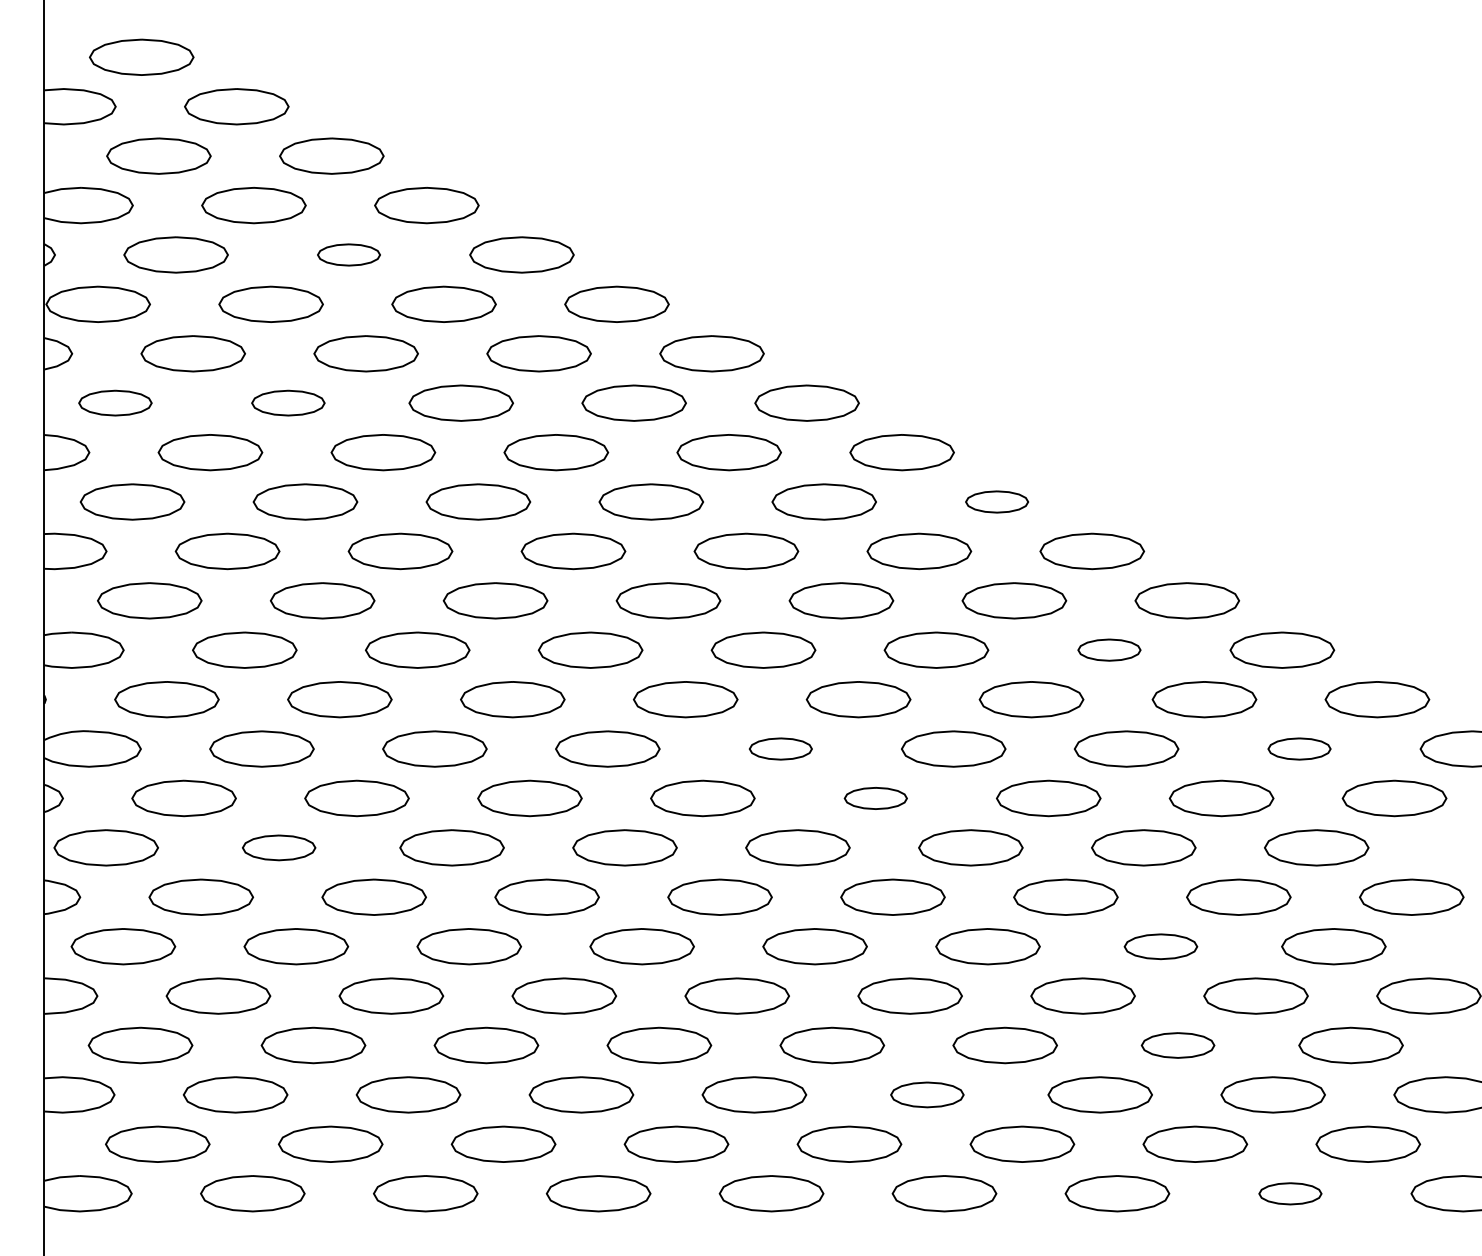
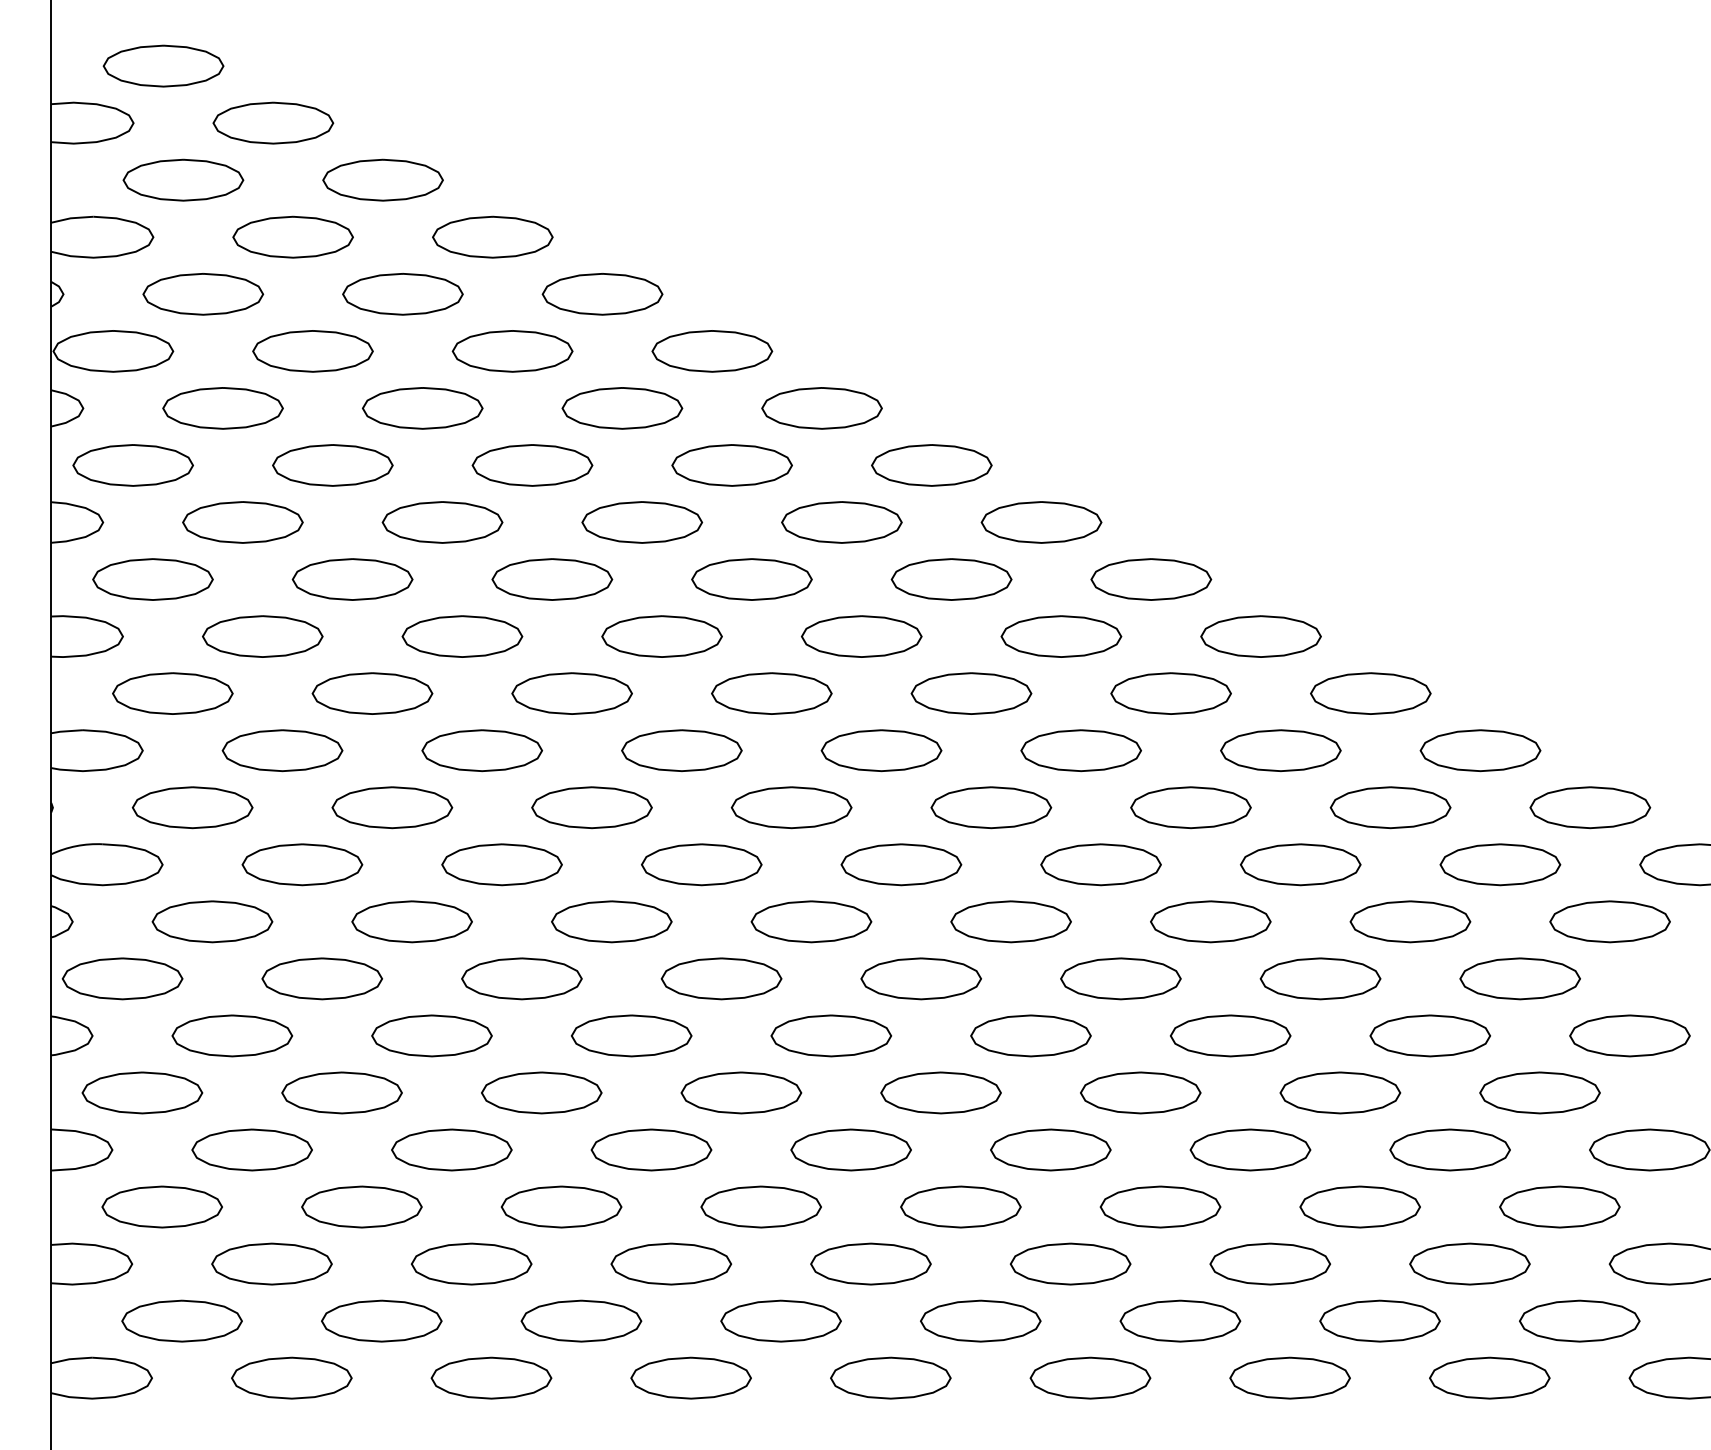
part: (348, 254) -> (402, 293), size x1.67
part: (115, 402) -> (133, 464), size x1.43
part: (288, 402) -> (333, 464), size x1.43
part: (996, 501) -> (1150, 578), size x1.67
part: (1109, 649) -> (1280, 749), size x1.67
part: (780, 748) -> (901, 864), size x1.67
part: (1299, 748) -> (1500, 864), size x1.67
part: (875, 798) -> (1010, 921), size x1.67
part: (278, 847) -> (321, 978), size x1.43
part: (1160, 946) -> (1339, 1092), size x1.43
part: (1177, 1045) -> (1359, 1207), size x1.43
part: (927, 1094) -> (1070, 1263), size x1.43
part: (1290, 1193) -> (1489, 1377), size x1.67

